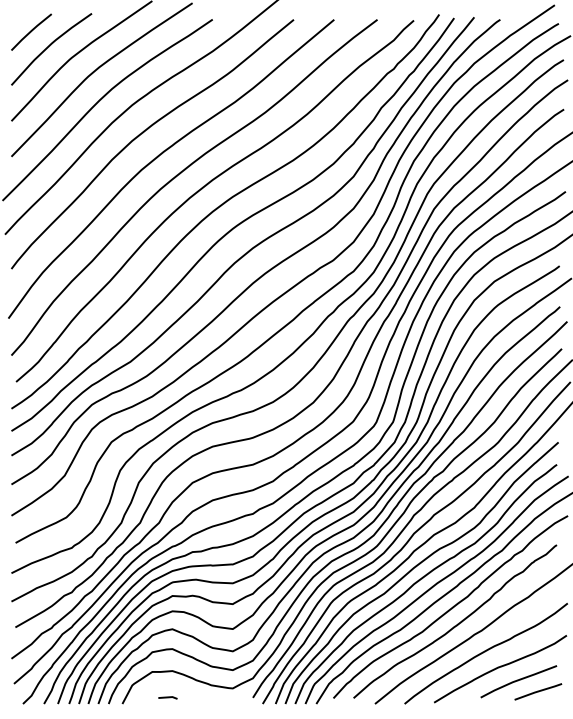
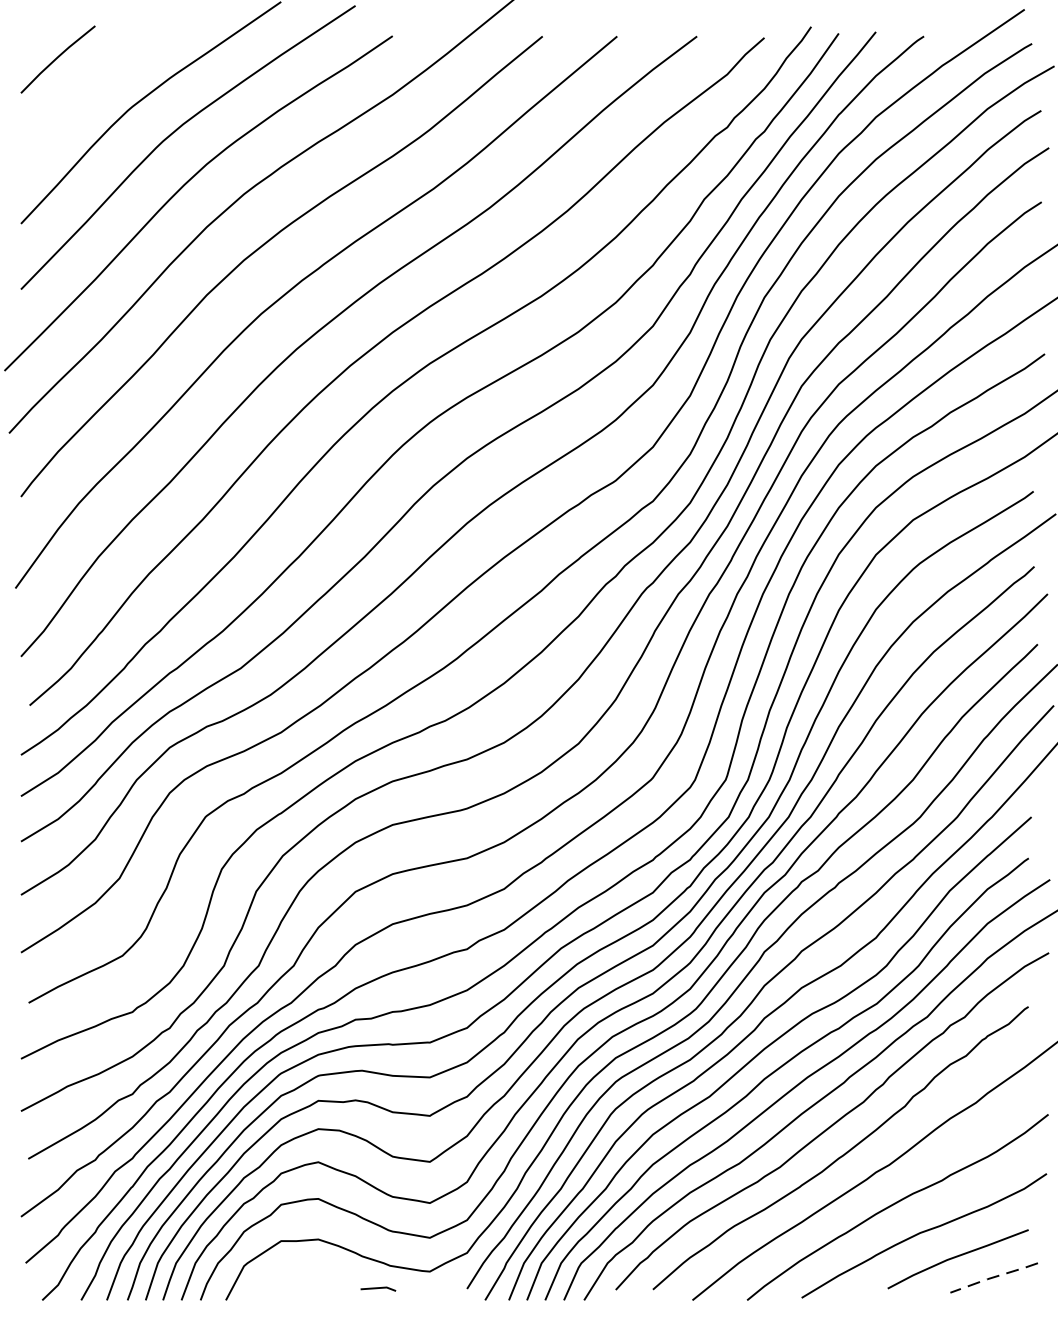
curve: (49, 47) -> (91, 87), removed
line: (538, 691) -> (994, 1277), solid -> dashed
line: (167, 697) -> (377, 1288), moved

